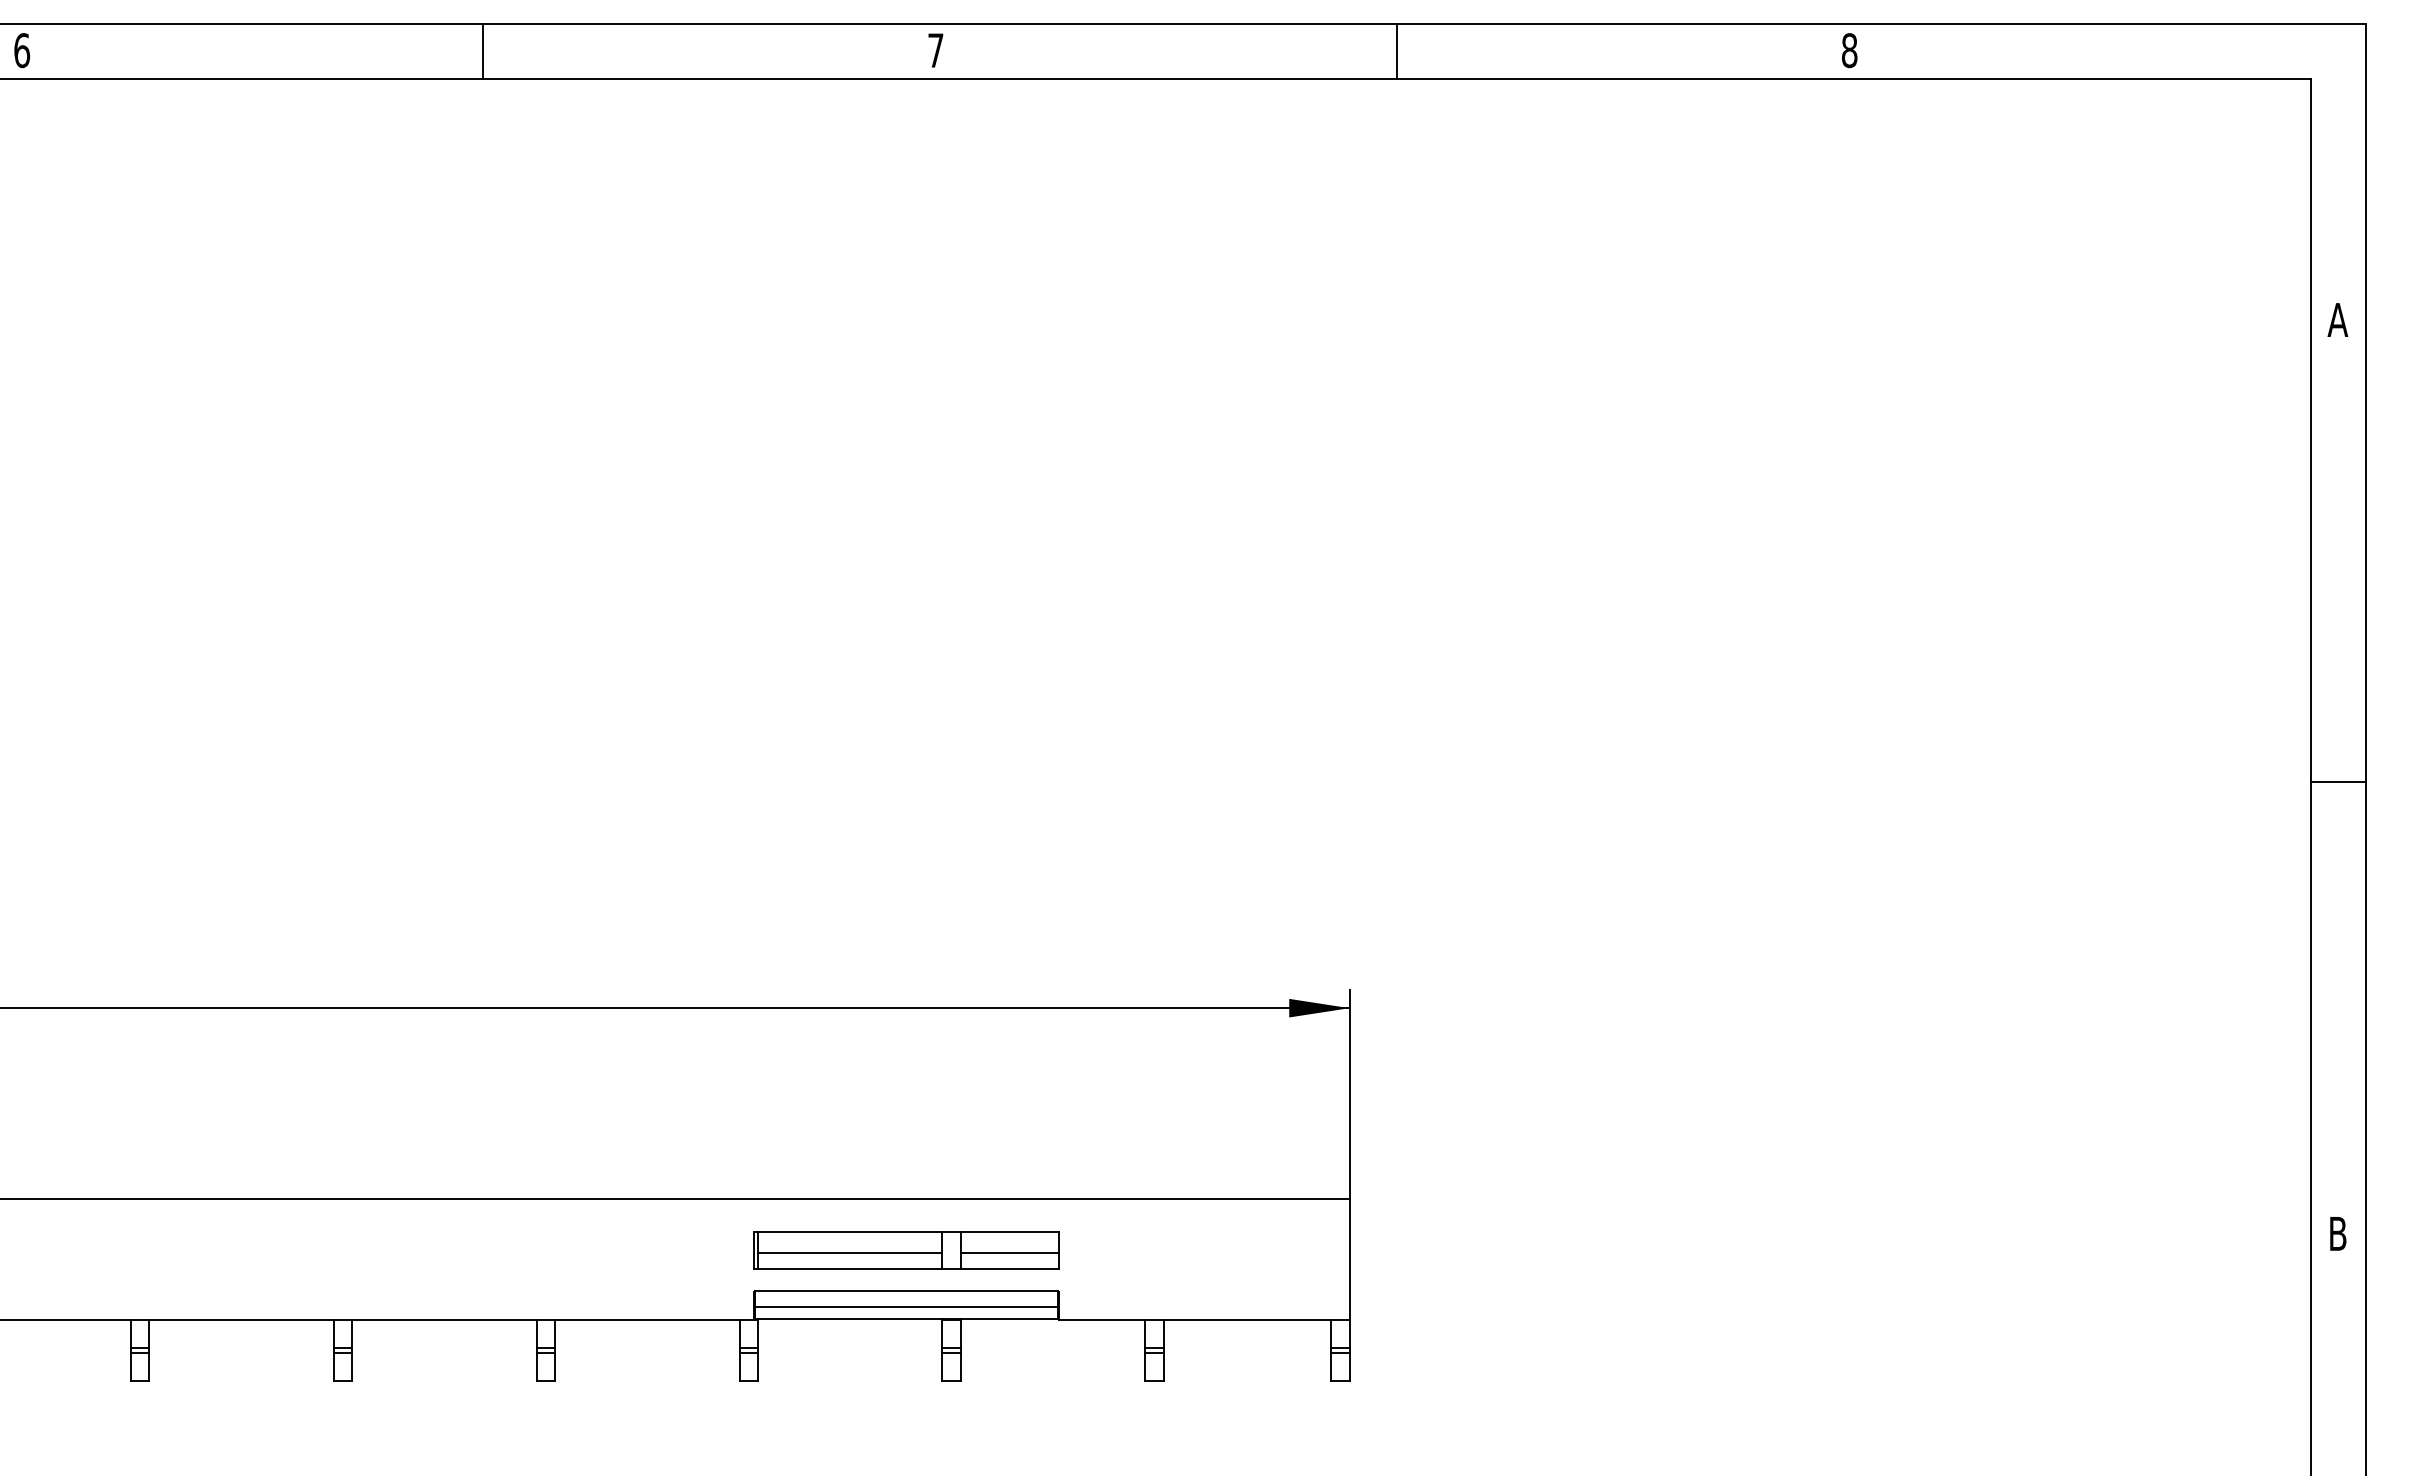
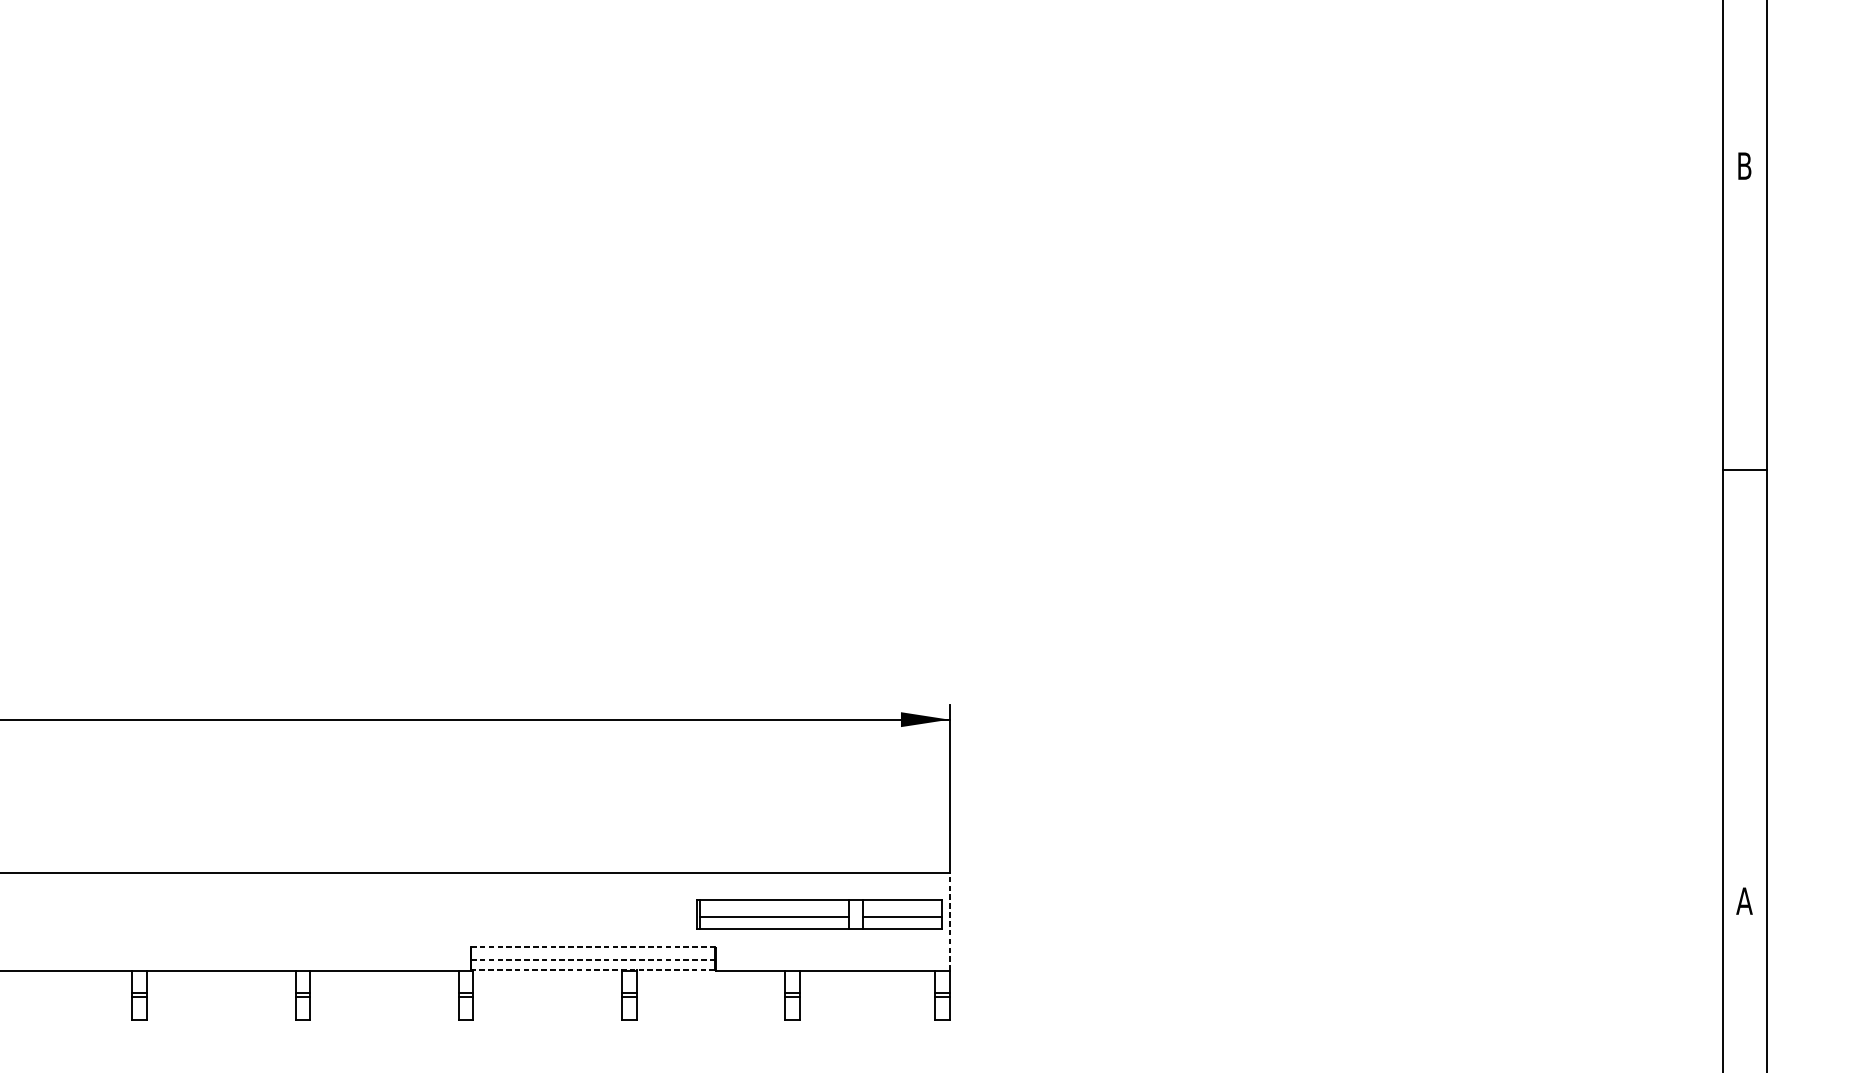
text: (2337, 319) -> (1744, 165), A -> B
line: (2338, 782) -> (1744, 469), moved
text: (2337, 1233) -> (1744, 900), B -> A
part: (906, 1250) -> (819, 914), moved
line: (1349, 1259) -> (949, 921), solid -> dashed
line: (906, 1290) -> (593, 946), solid -> dashed
line: (906, 1306) -> (593, 959), solid -> dashed
line: (906, 1319) -> (593, 970), solid -> dashed

